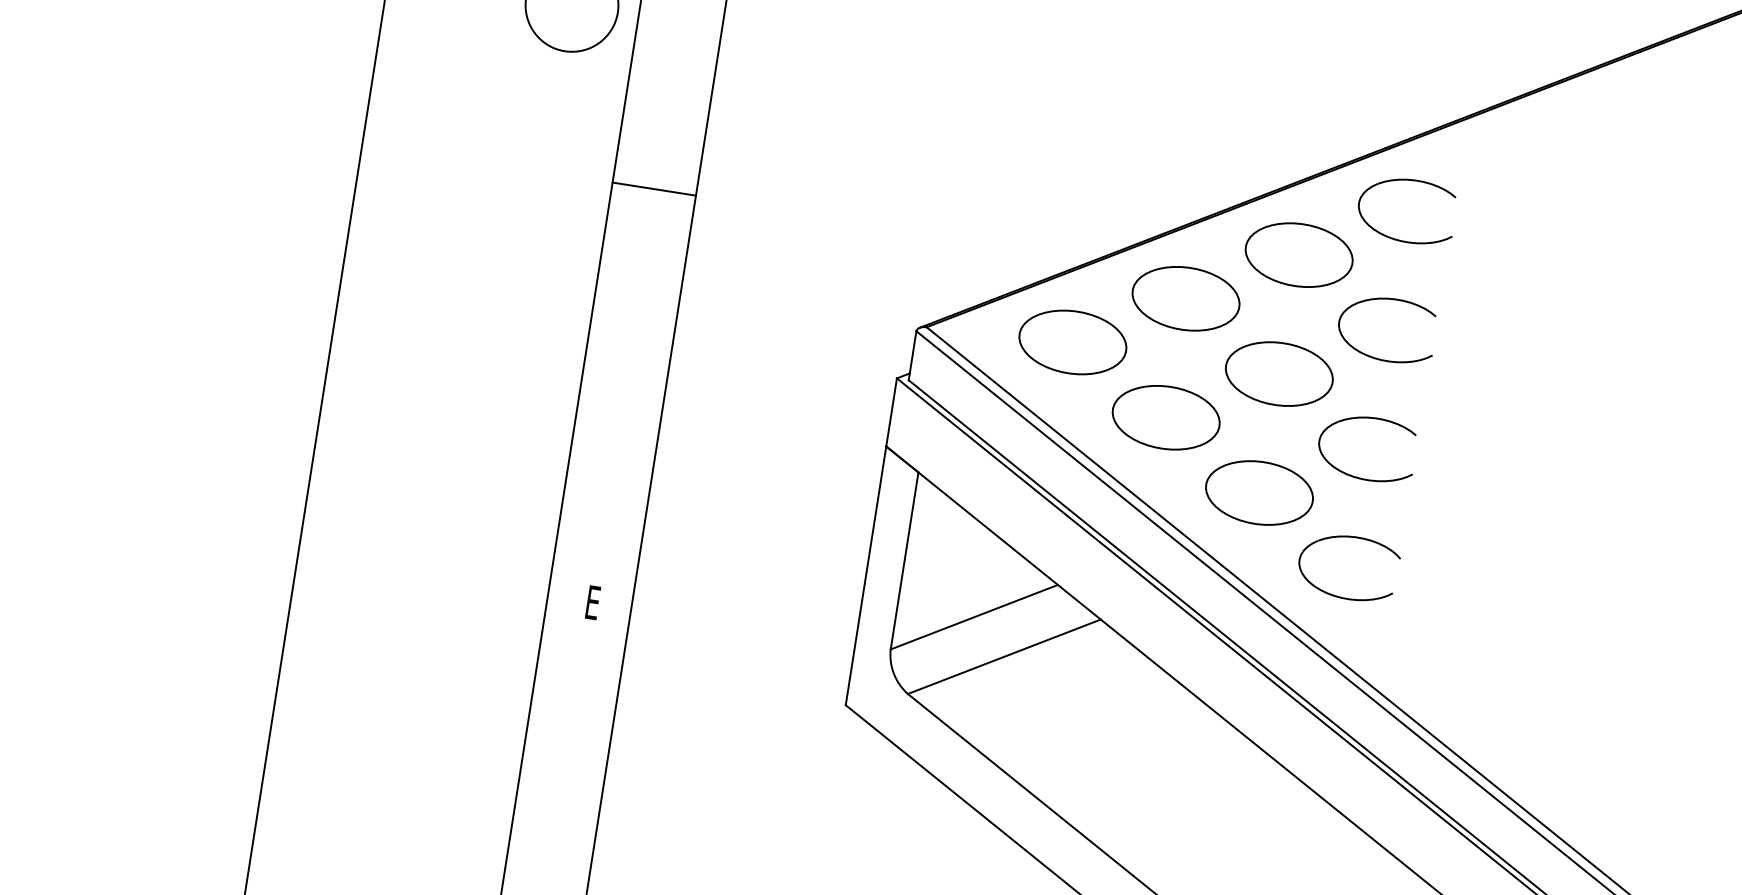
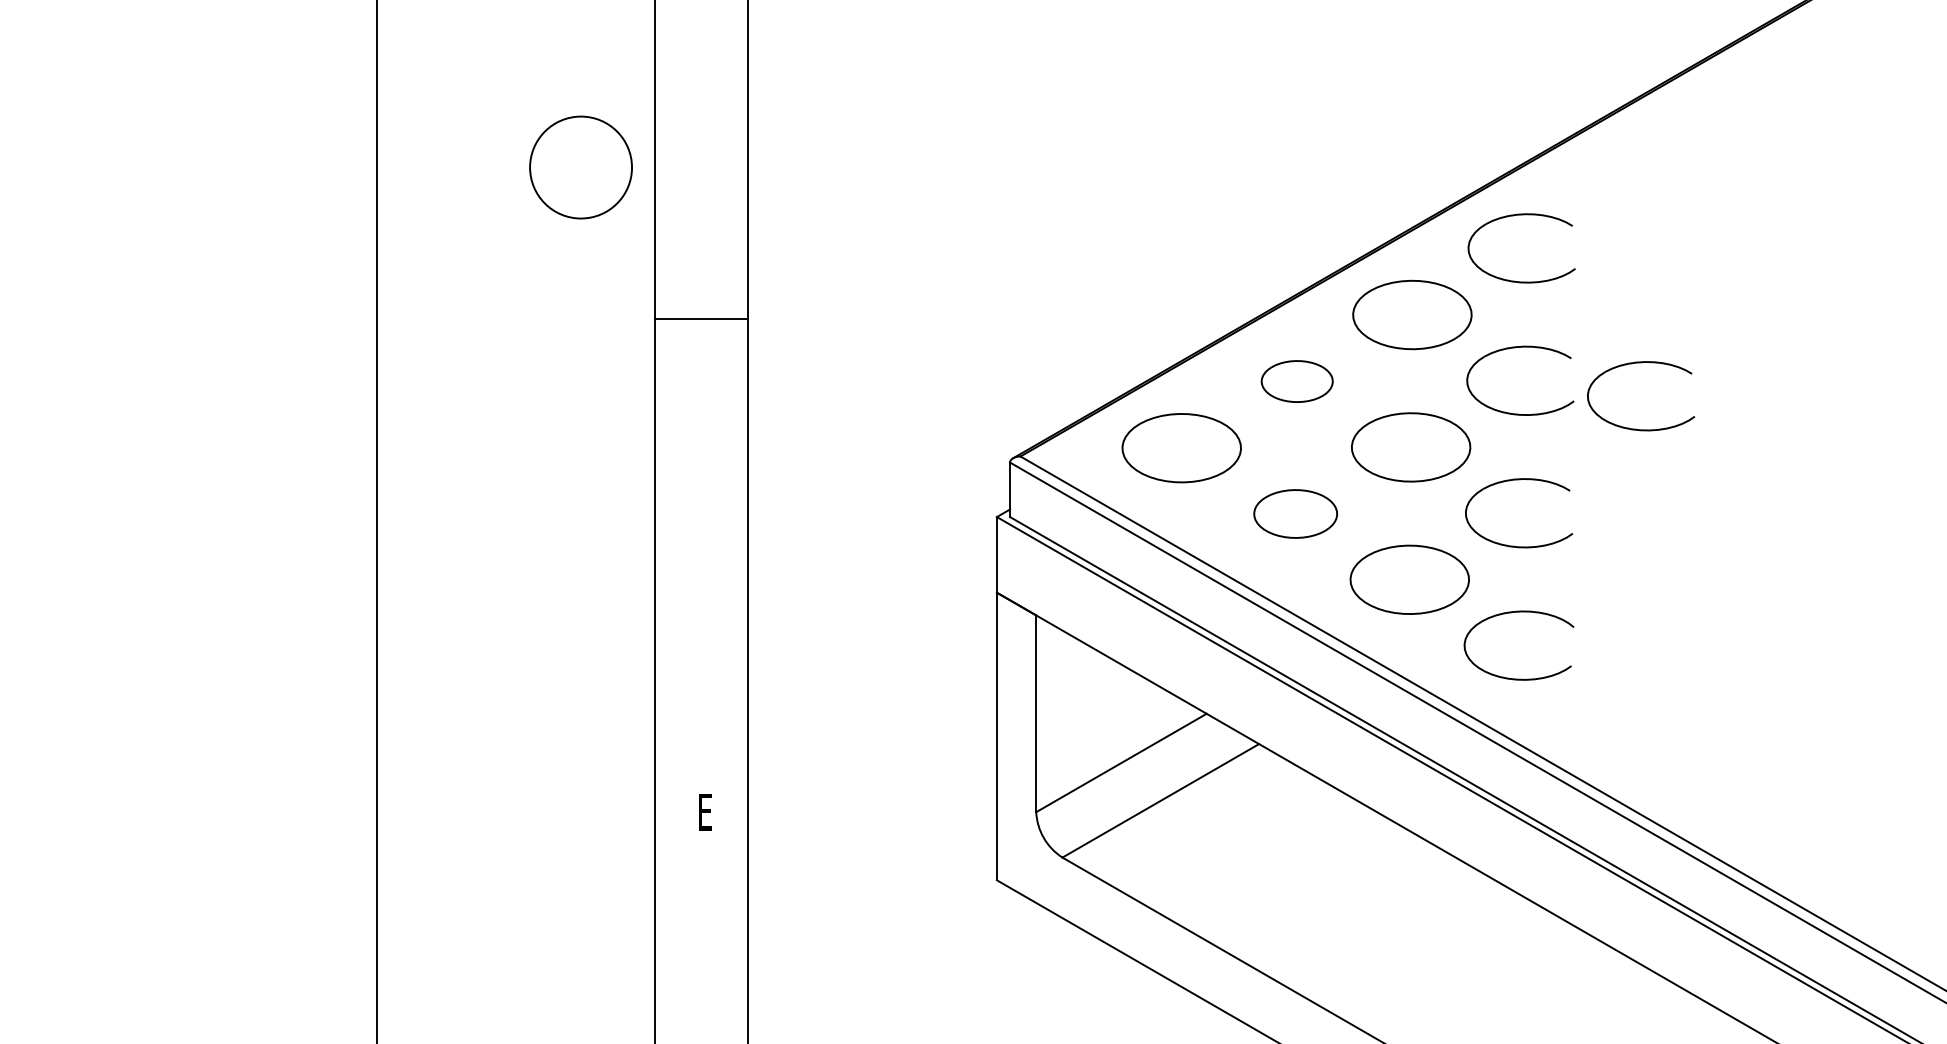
line: (654, 188) -> (701, 318), moved
part: (1186, 298) -> (1297, 381), size x0.6
part: (1483, 388) -> (1635, 428), added
part: (1166, 417) -> (1295, 513), size x0.7

